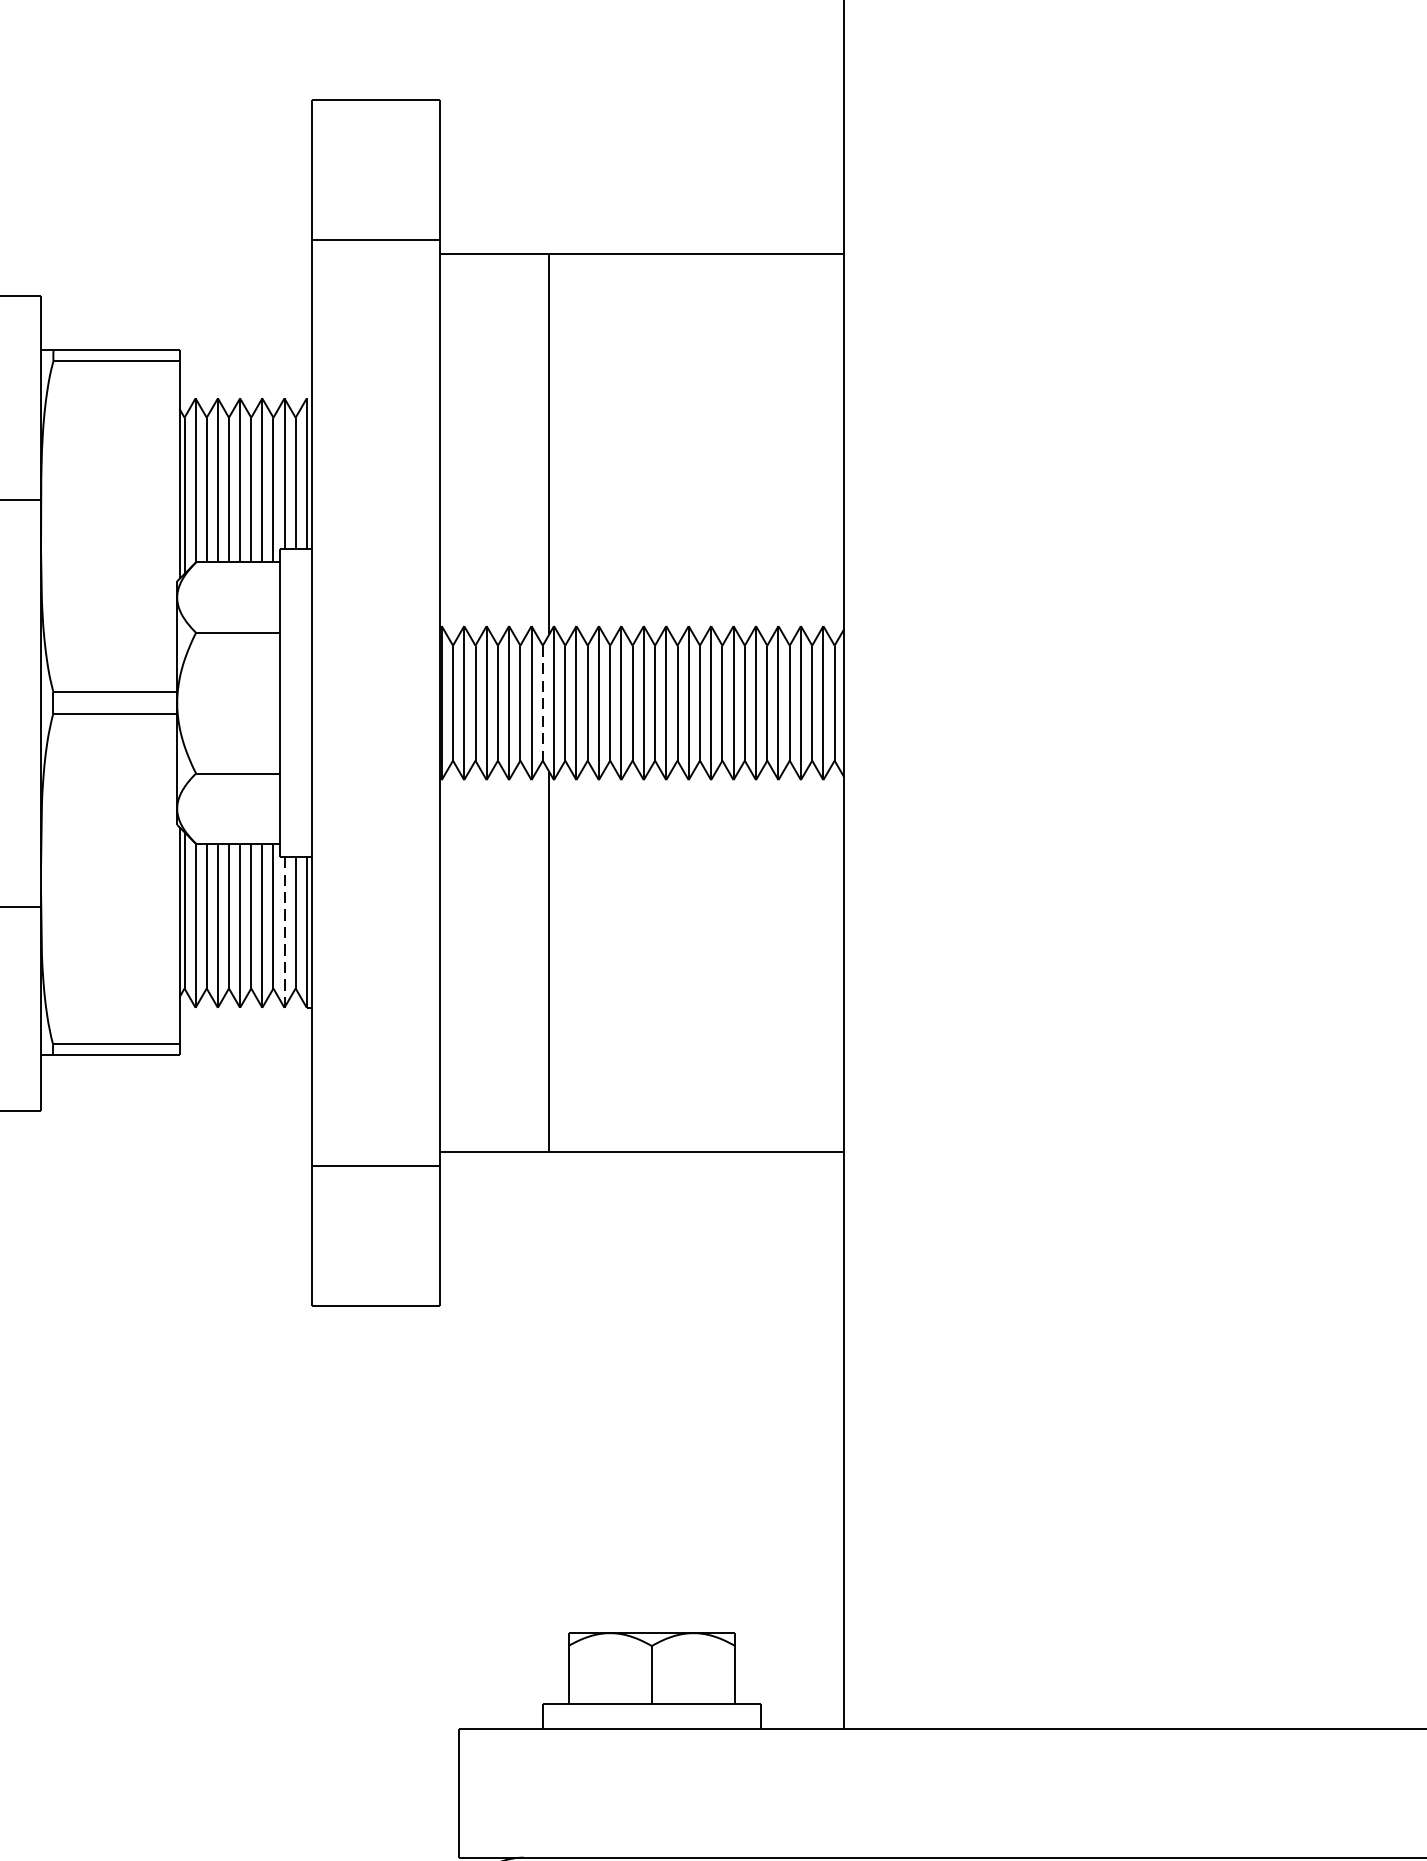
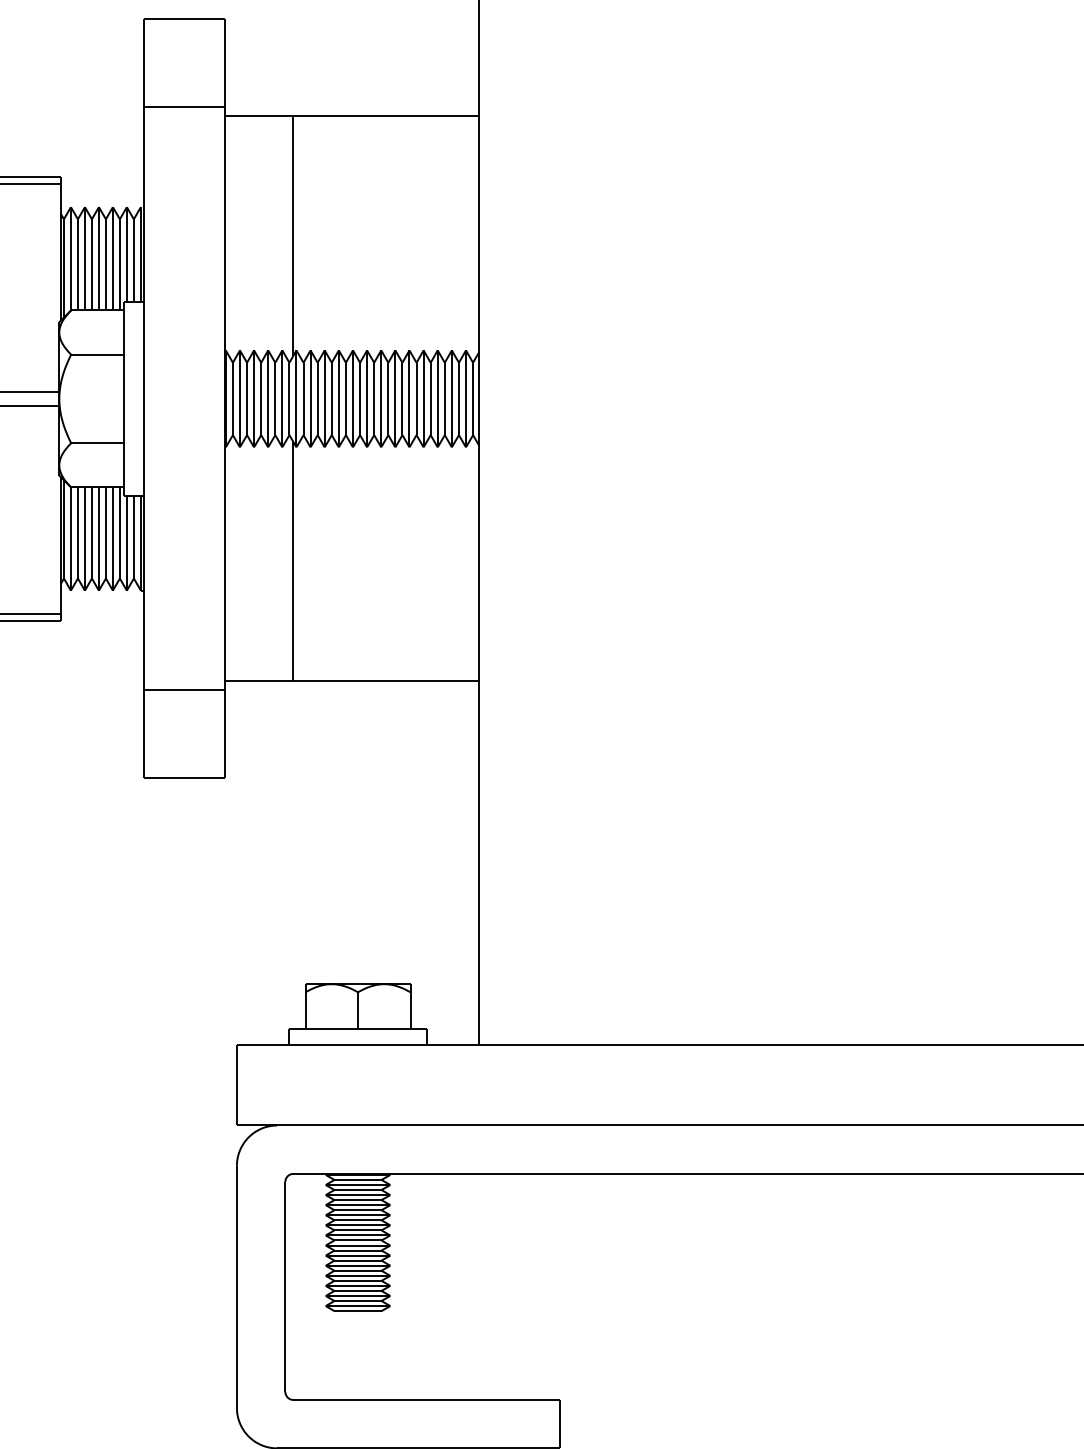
line: (542, 704) -> (289, 399), dashed -> solid
line: (283, 932) -> (126, 543), dashed -> solid

